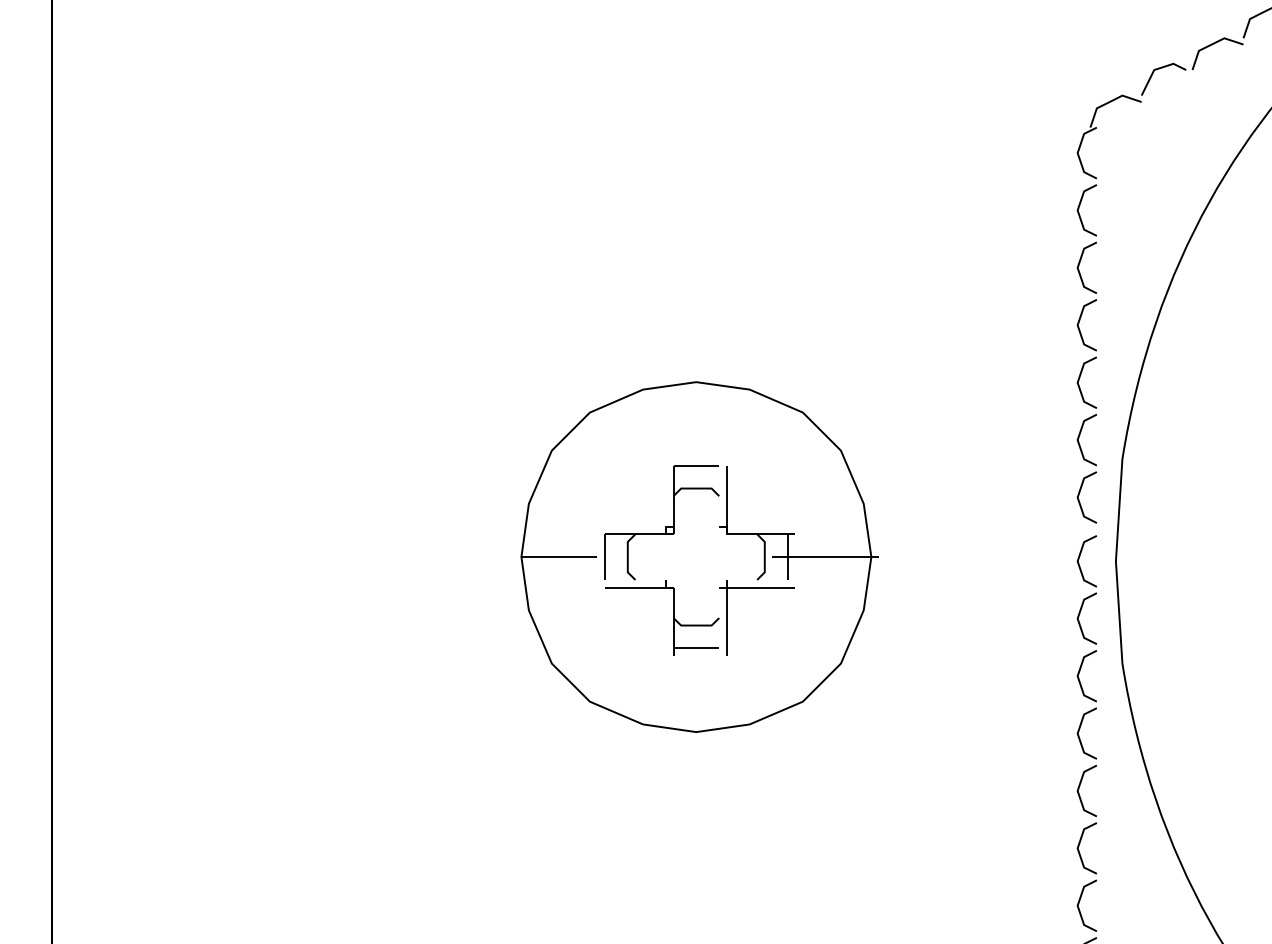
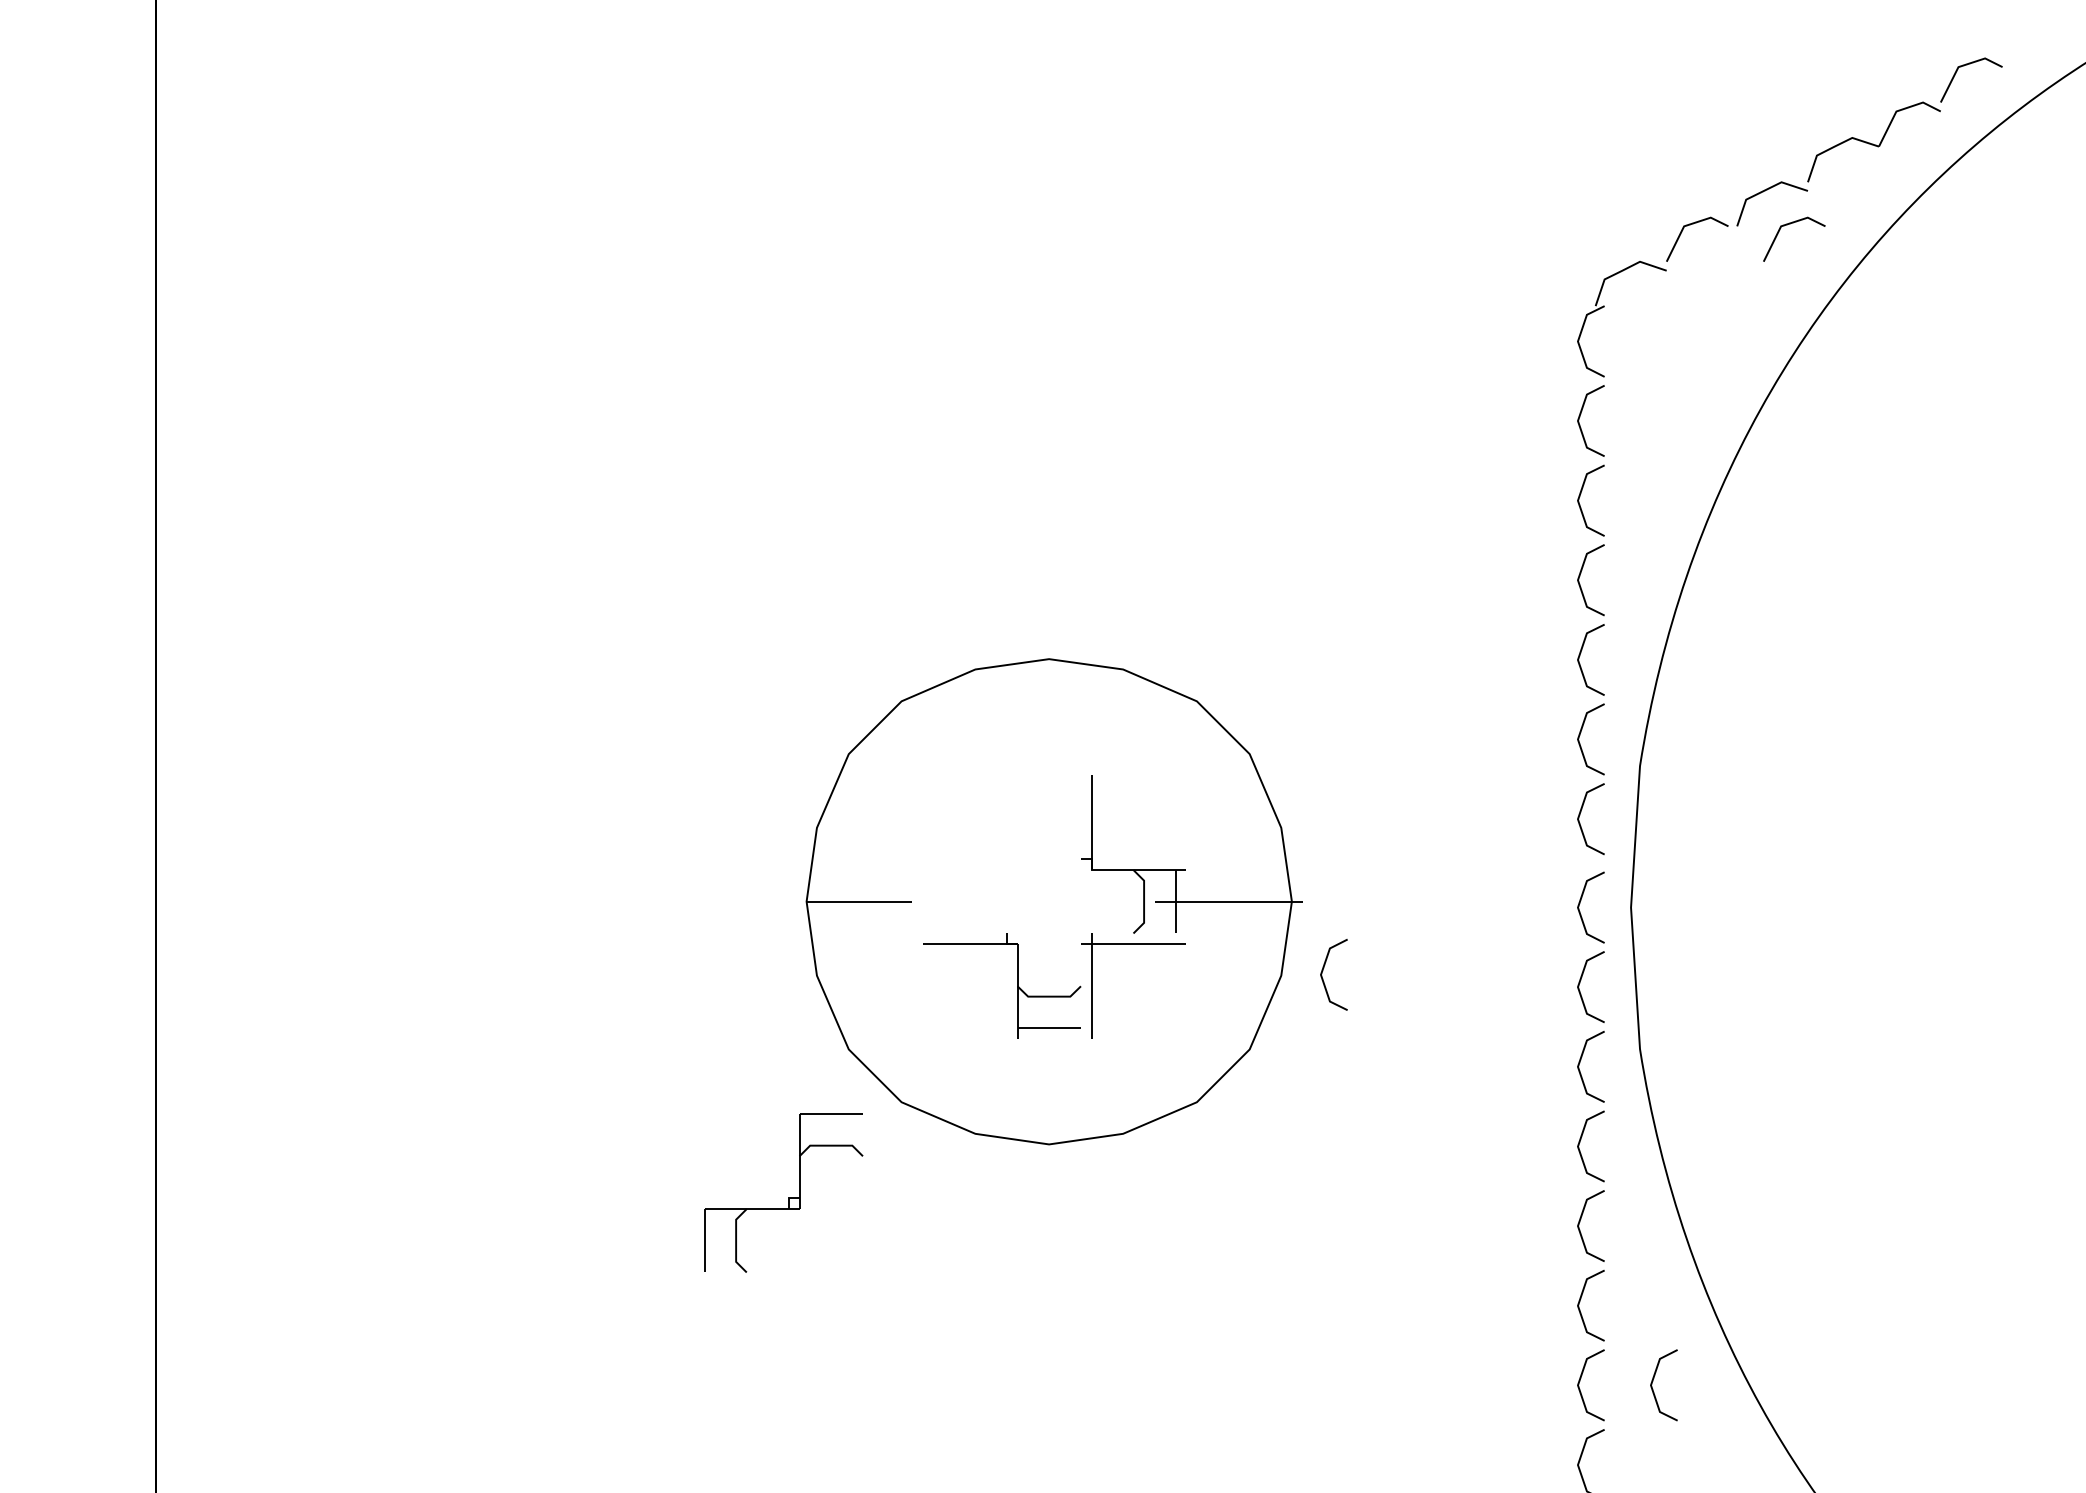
curve: (1230, 68) -> (1790, 224), added
part: (665, 525) -> (788, 1197), moved
curve: (894, 607) -> (1323, 971), added
curve: (1132, 903) -> (1653, 1381), added

